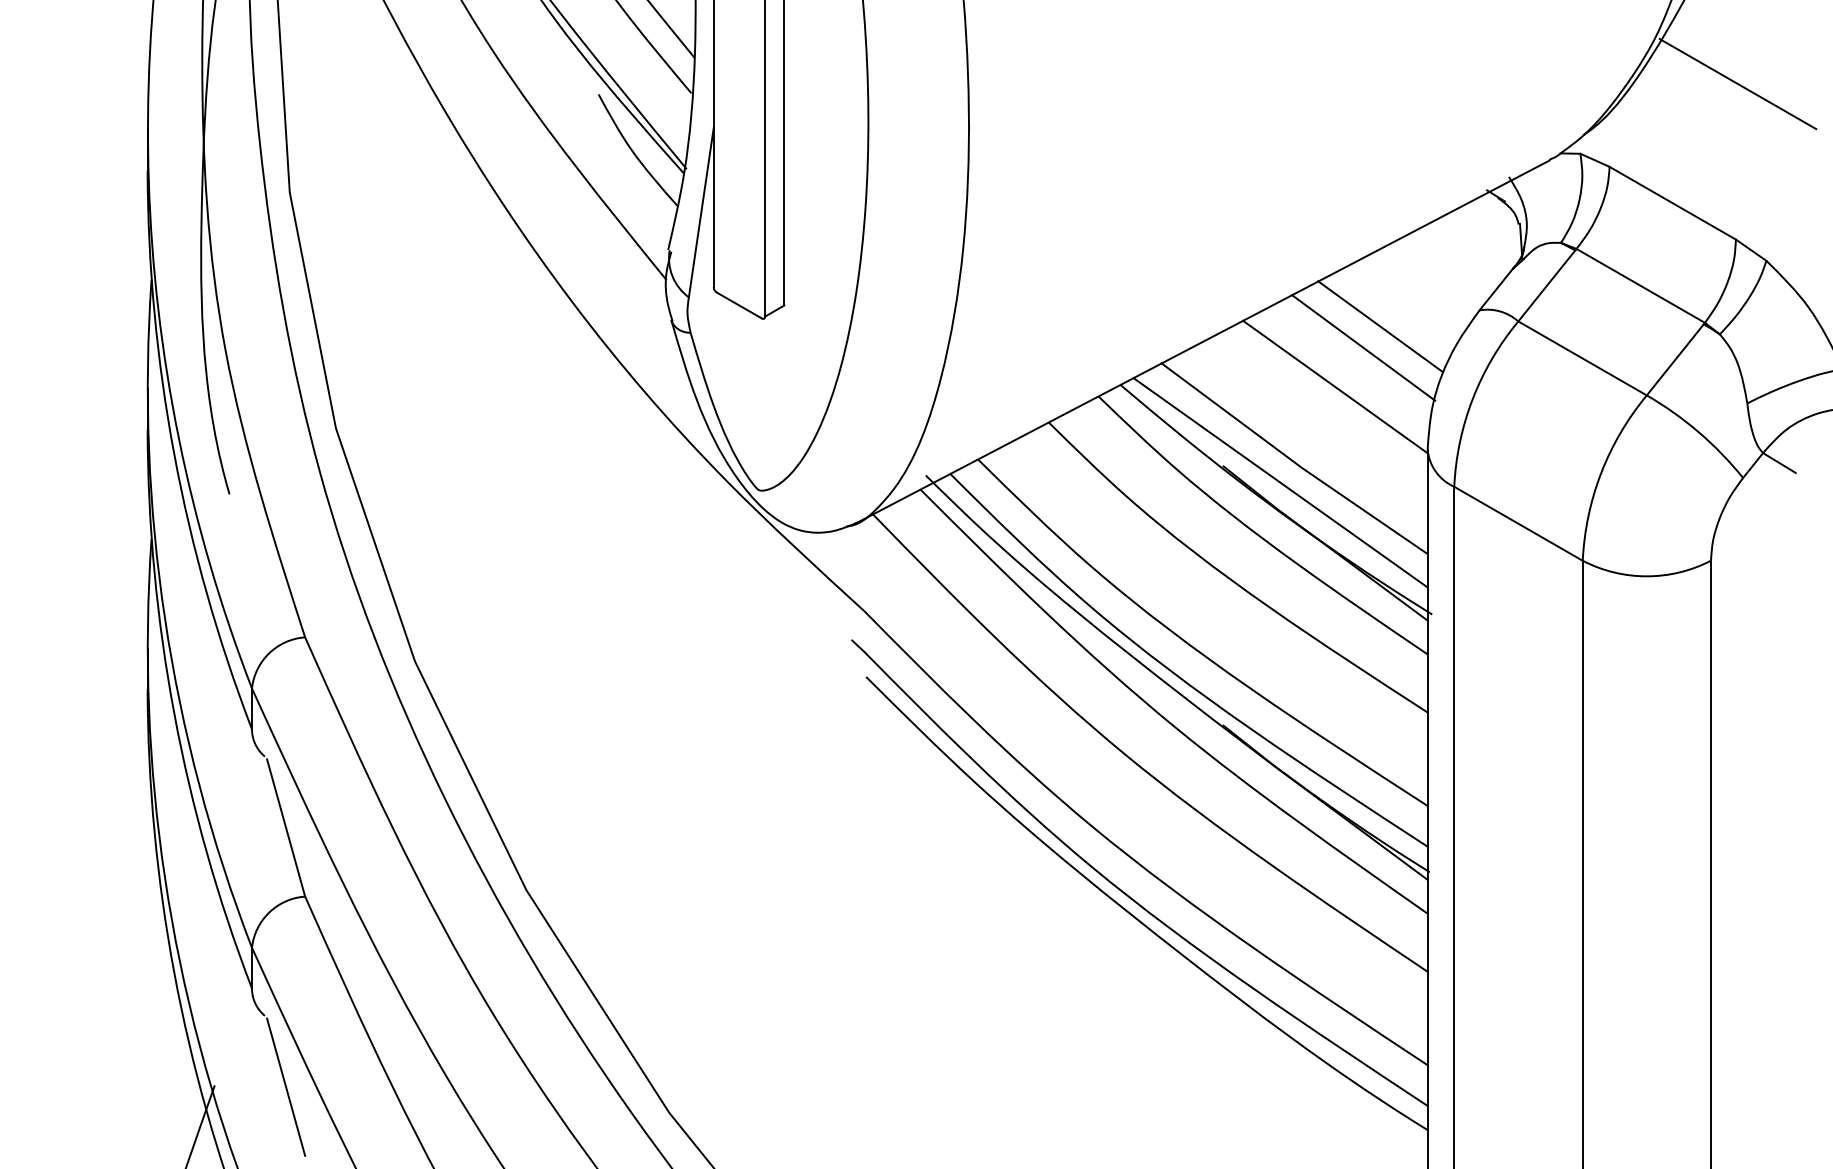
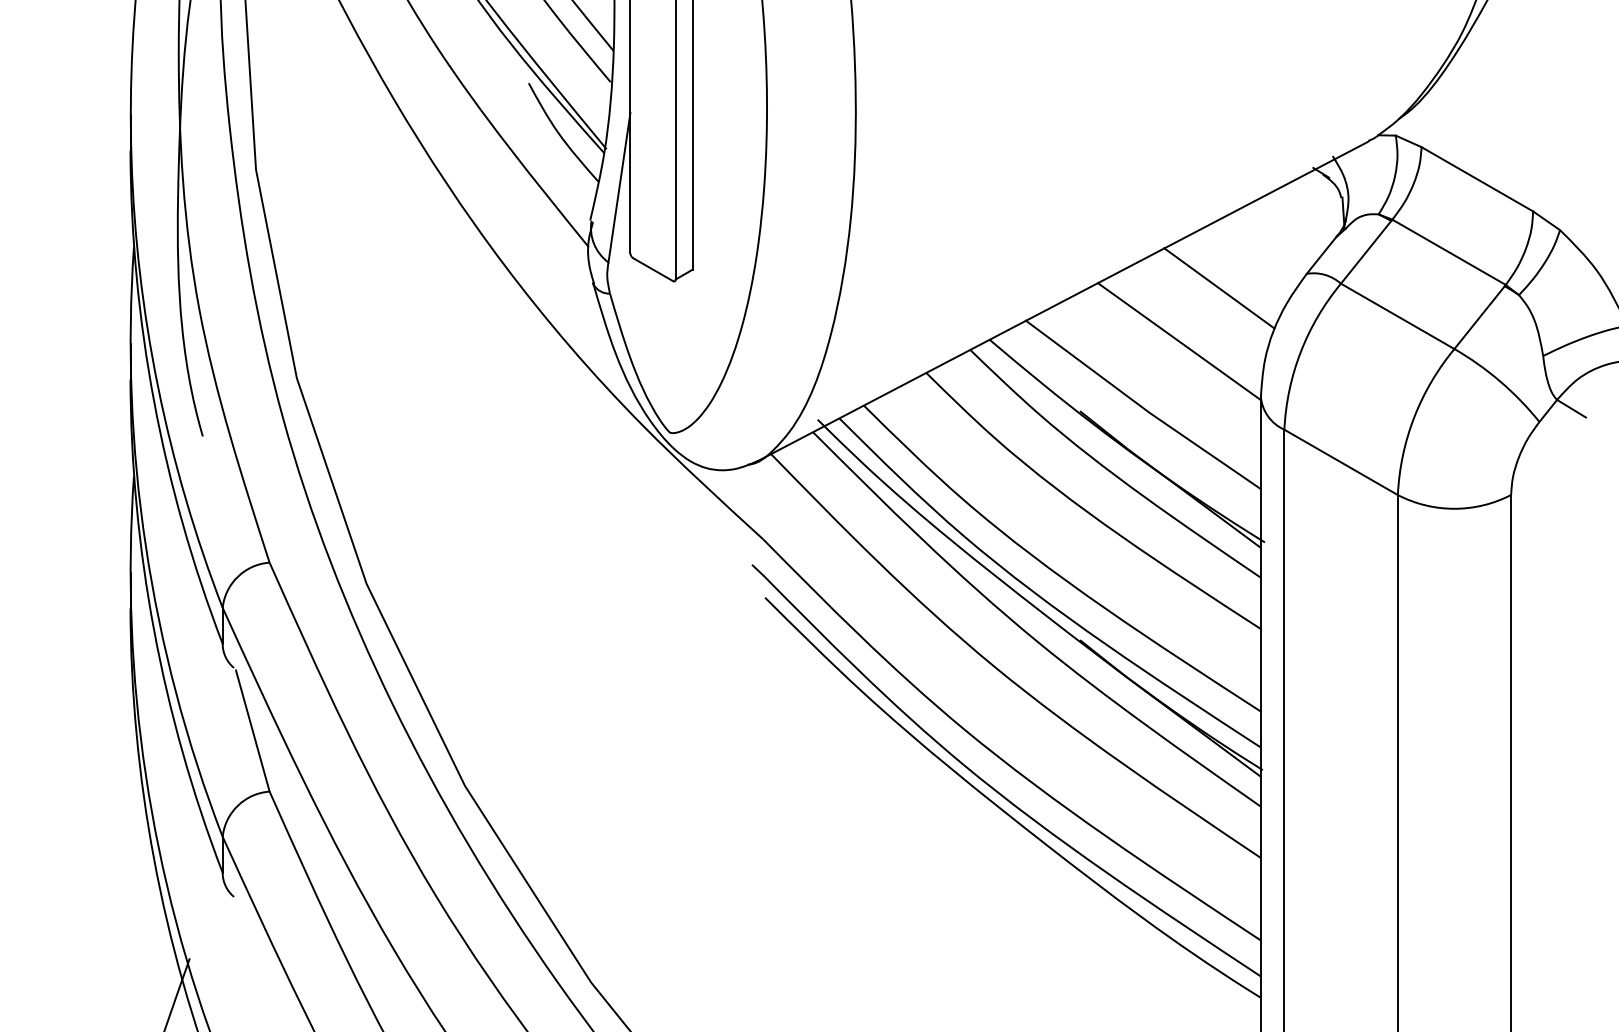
line: (1737, 84) -> (1534, 74), removed
line: (1363, 347) -> (1204, 306), removed
line: (1280, 482) -> (1130, 425), removed
line: (286, 1086) -> (253, 959), removed

